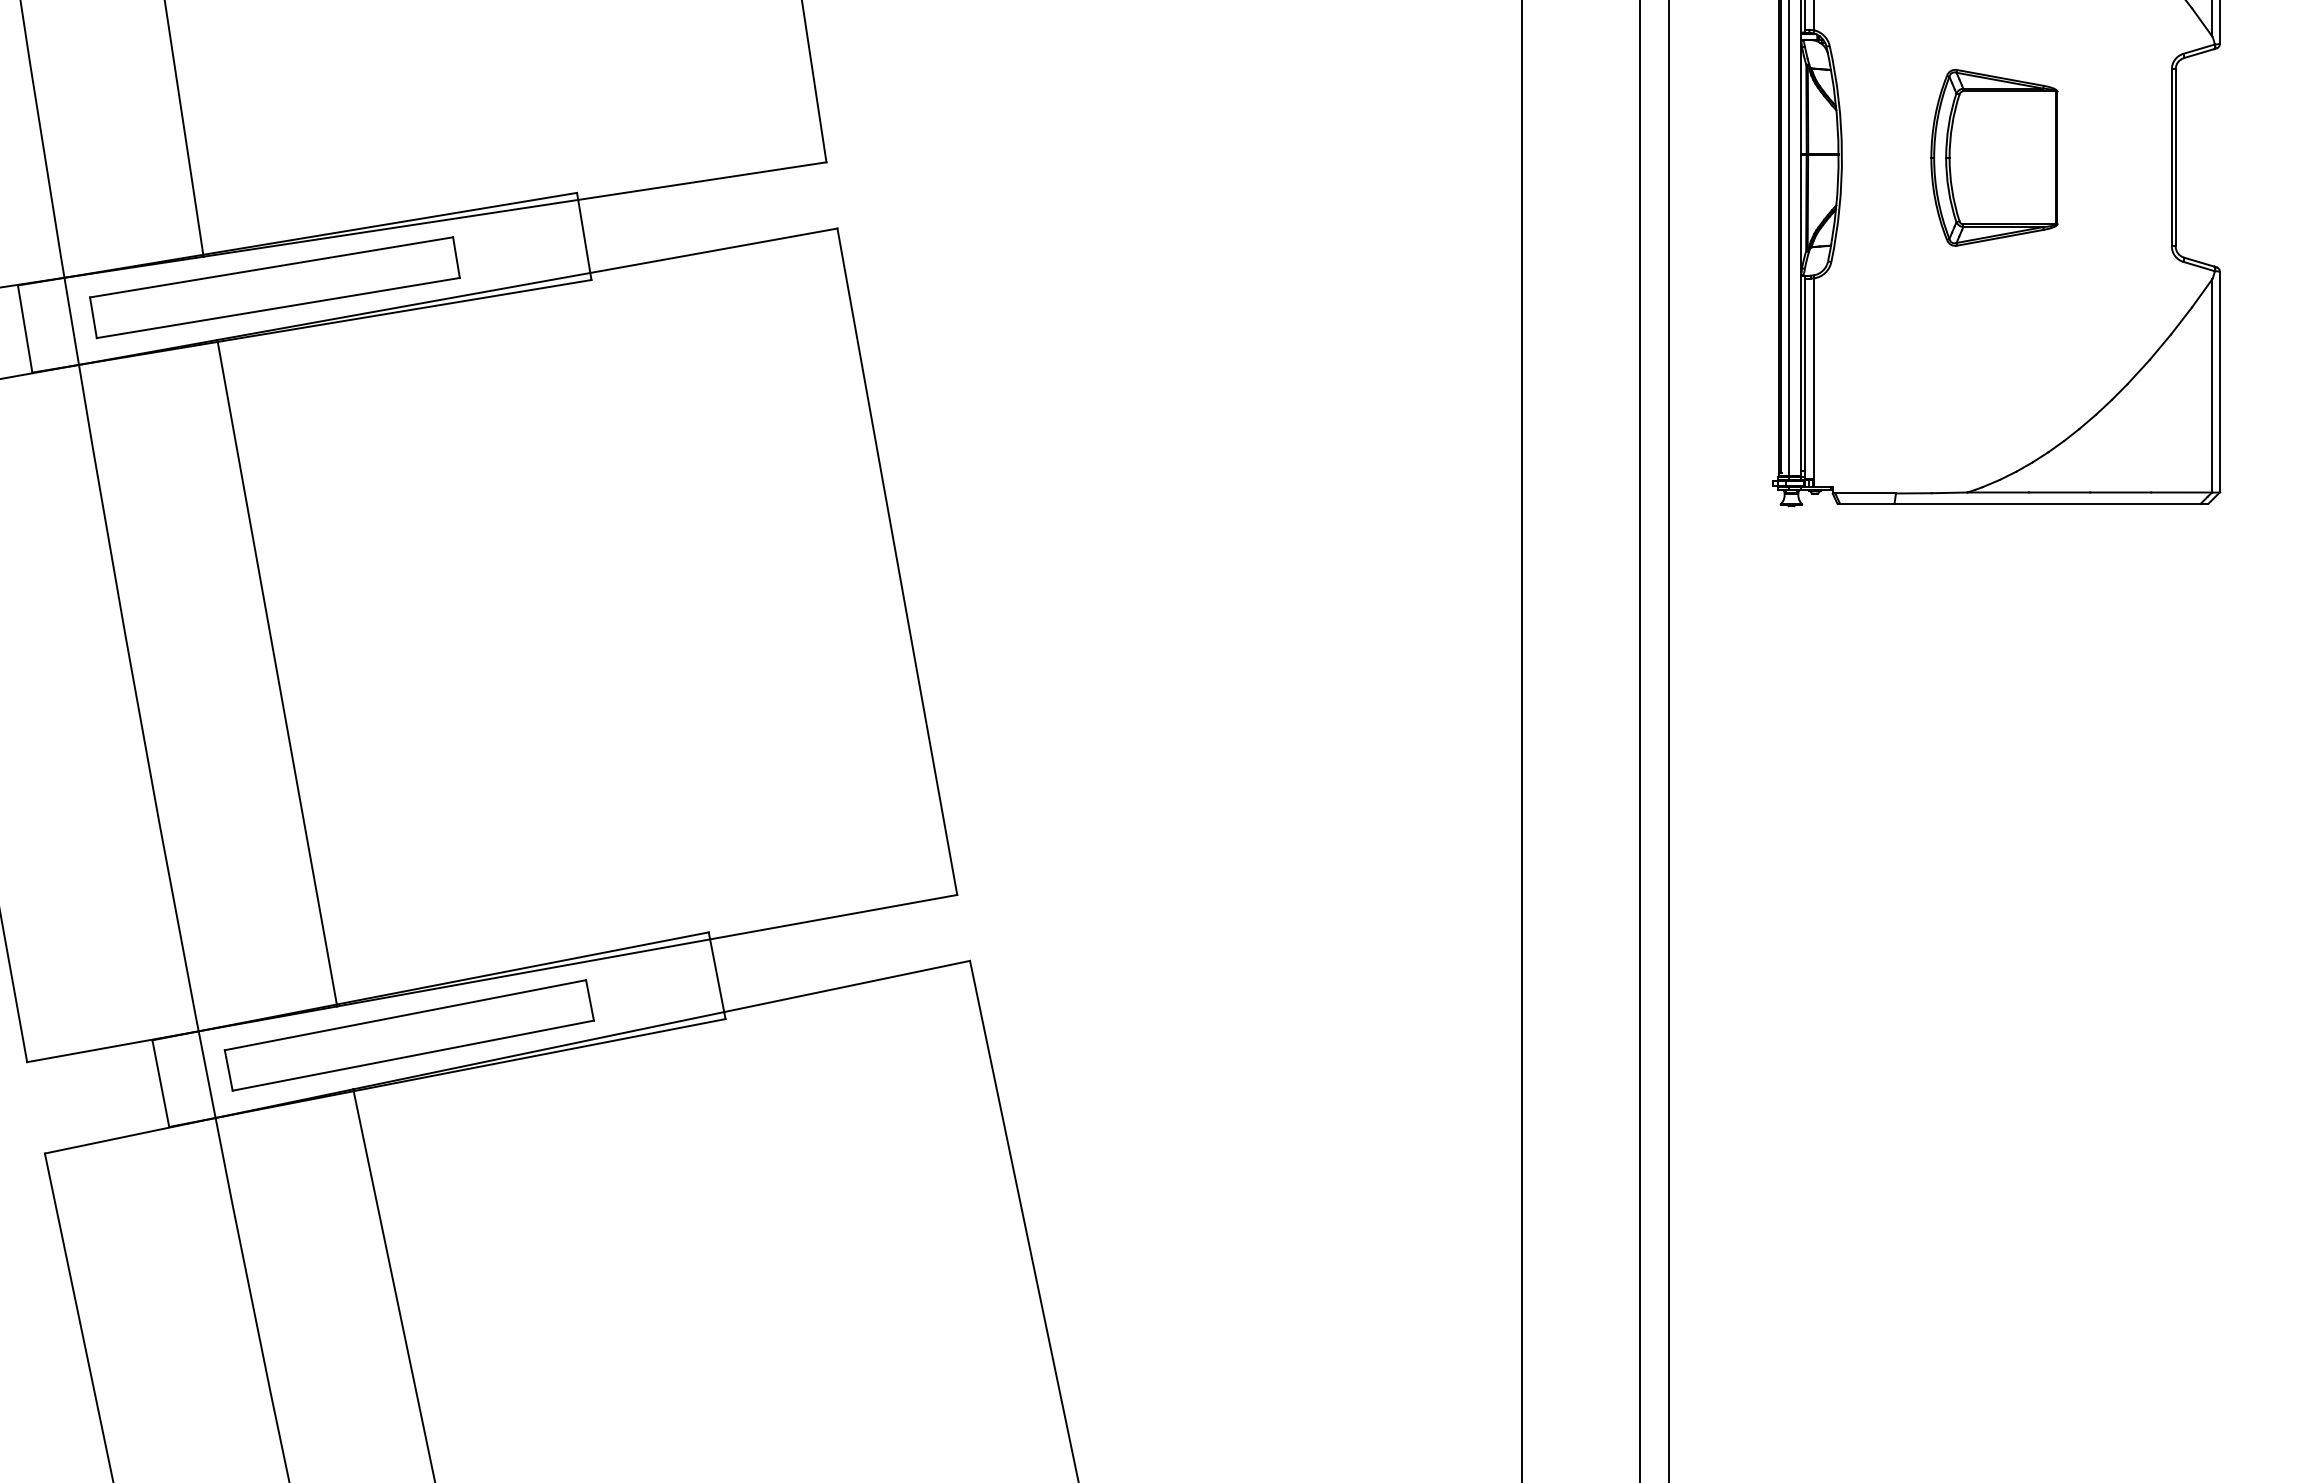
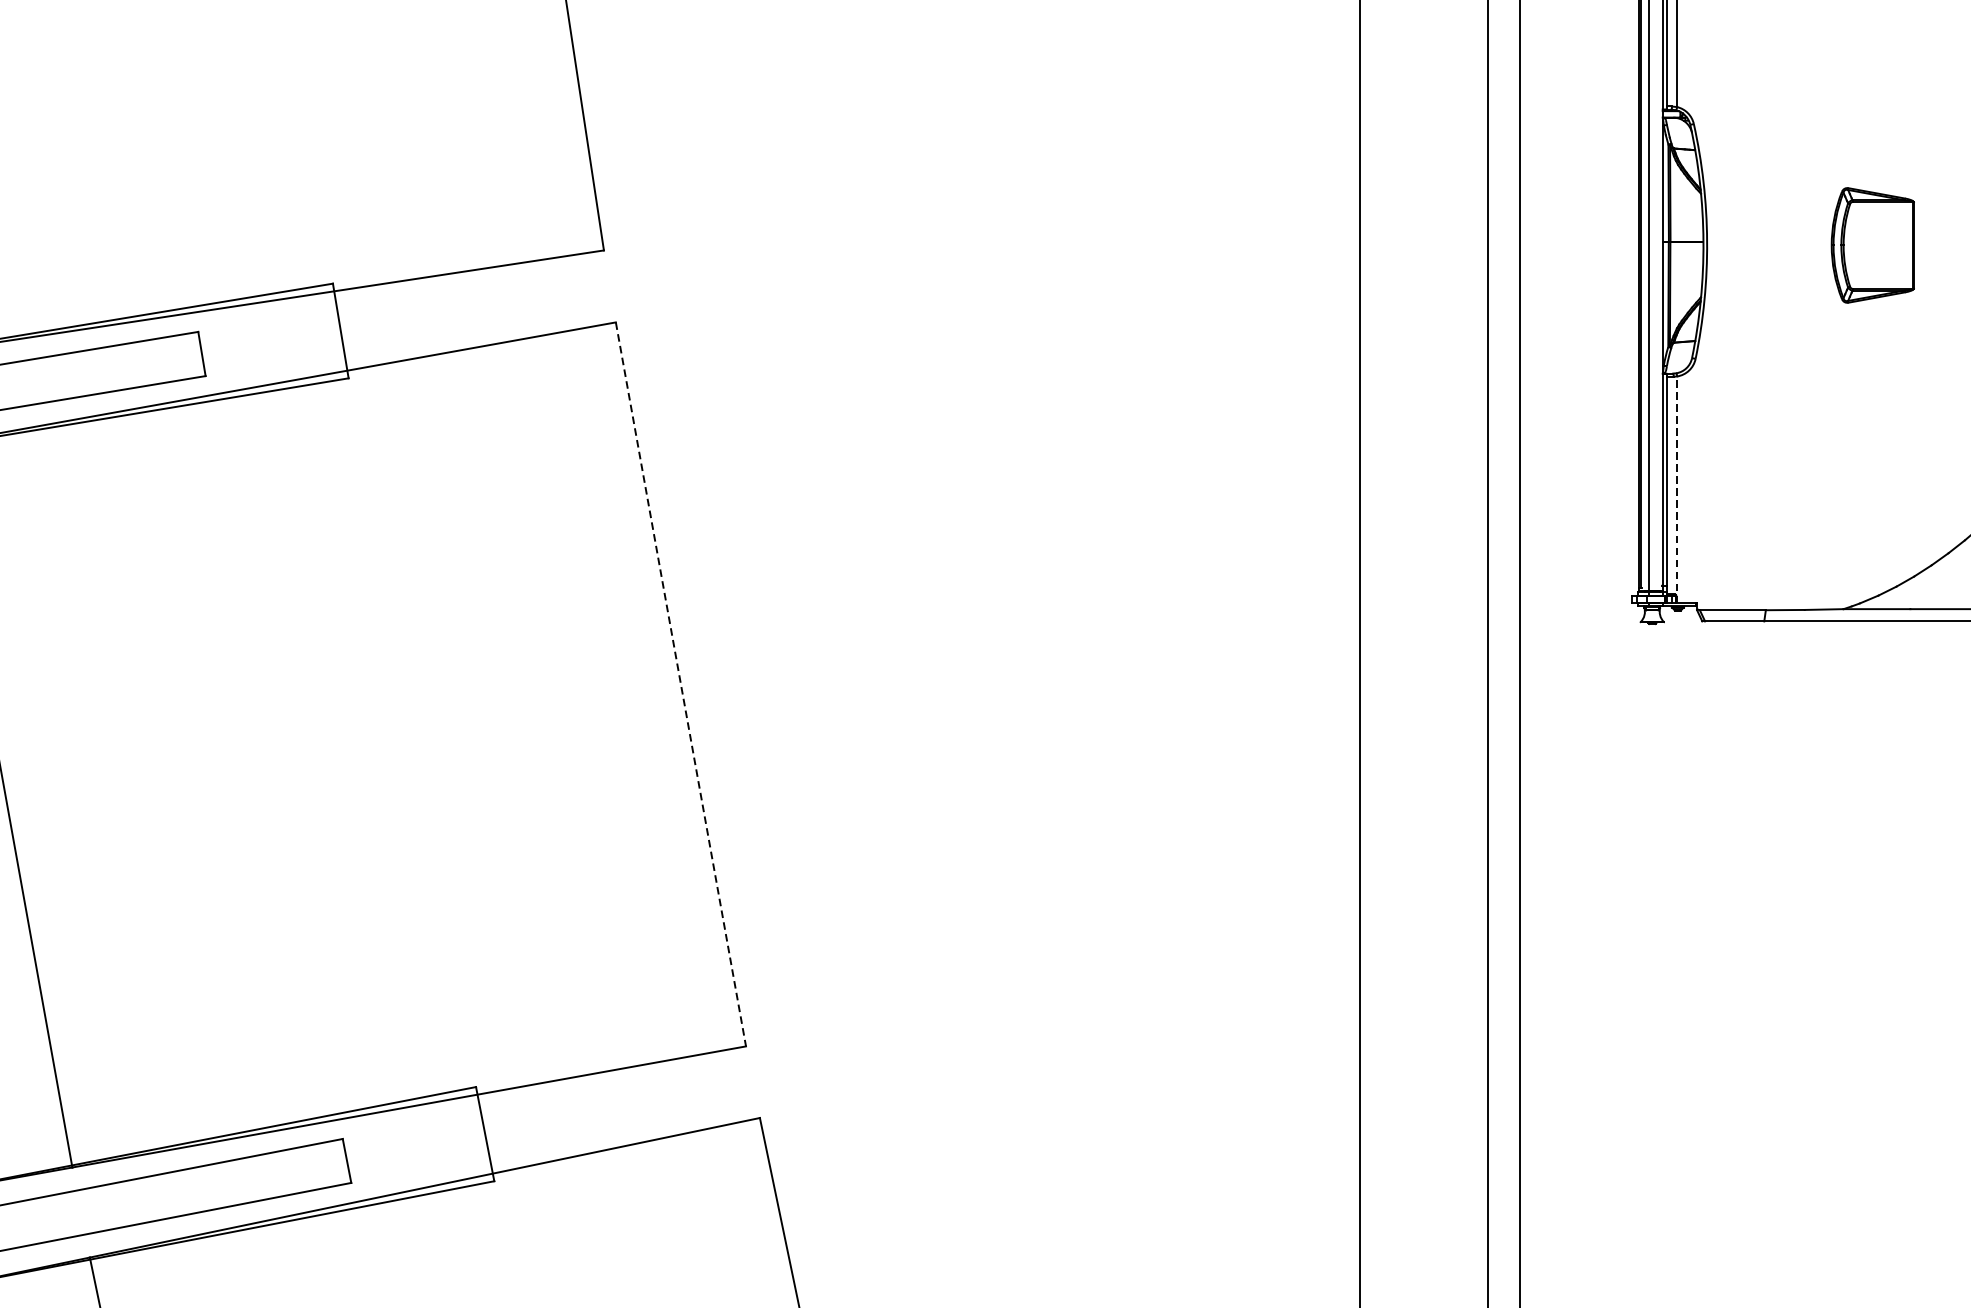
part: (1994, 157) -> (1872, 245), size x0.6
line: (1814, 382) -> (1677, 489), solid -> dashed
line: (897, 561) -> (681, 684), solid -> dashed

